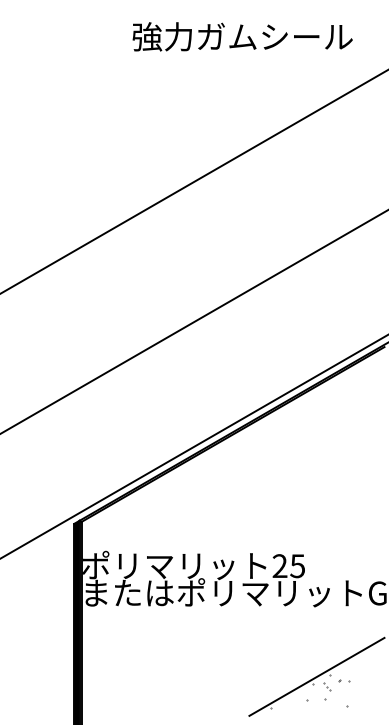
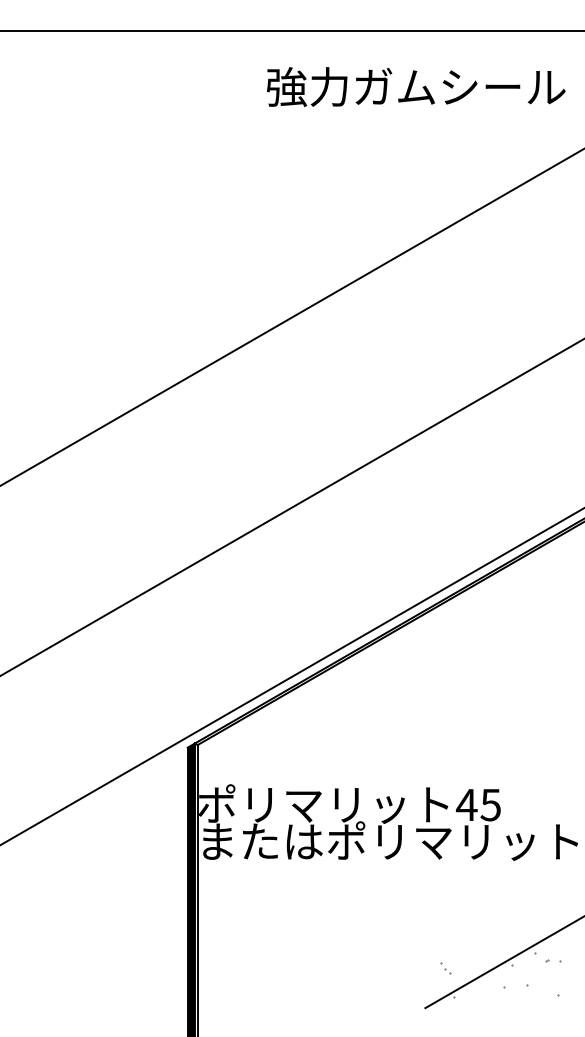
text: (279, 565) -> (466, 804), 25 -> 45
part: (326, 686) -> (445, 968), moved

